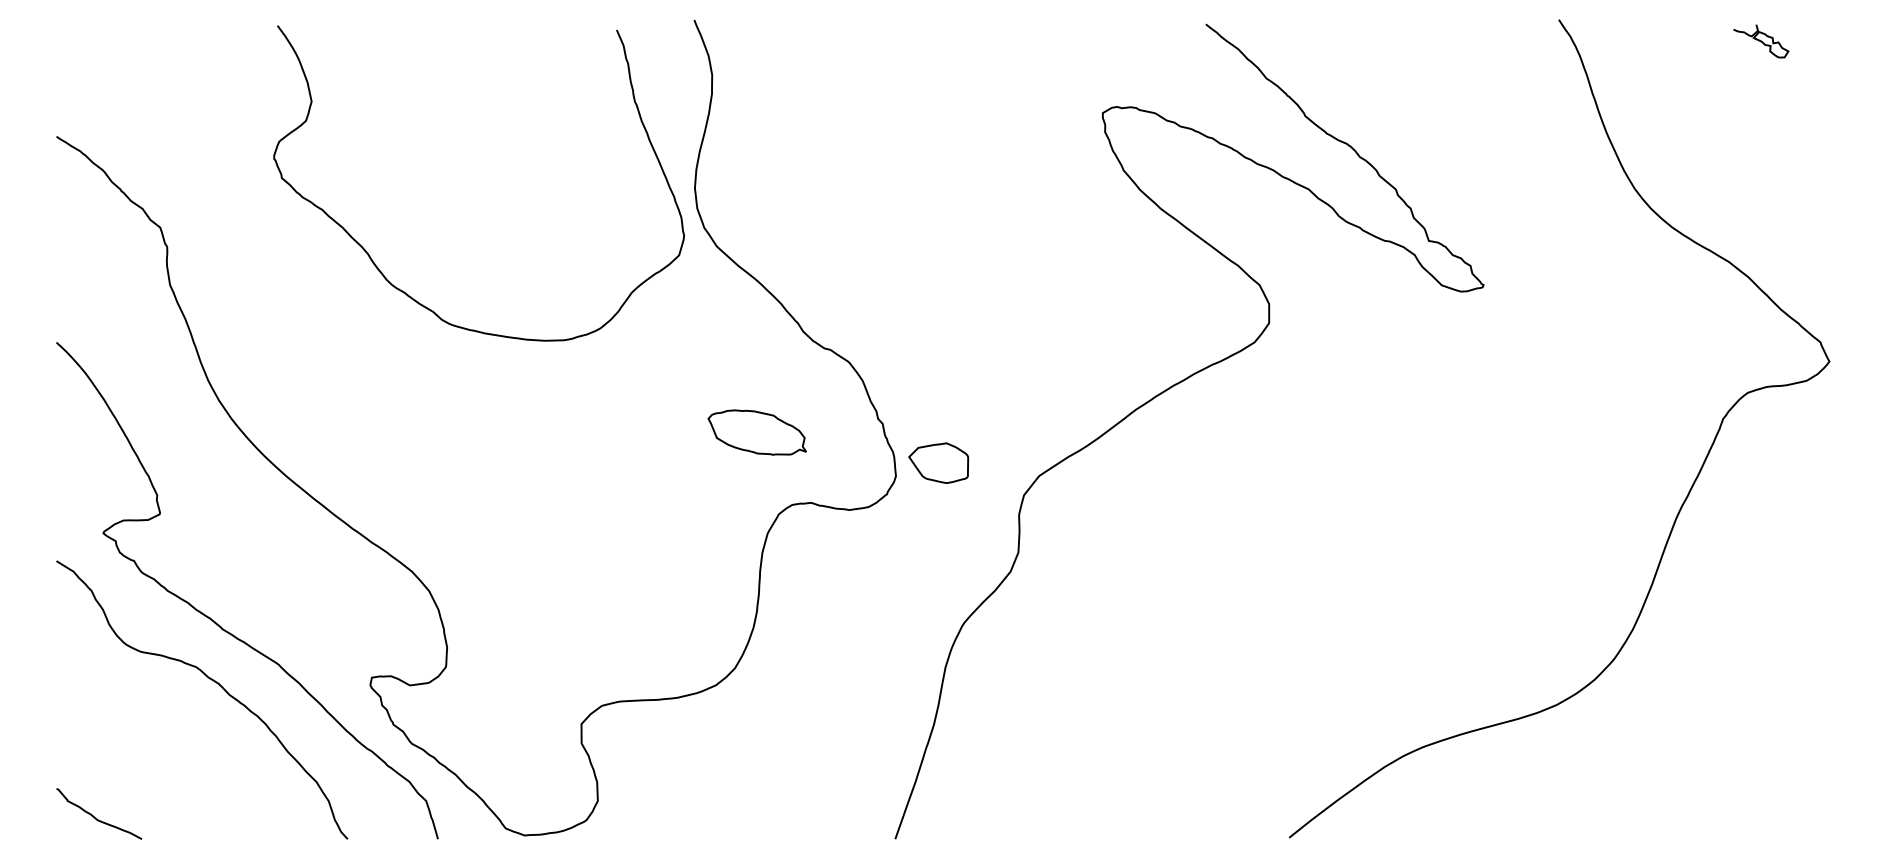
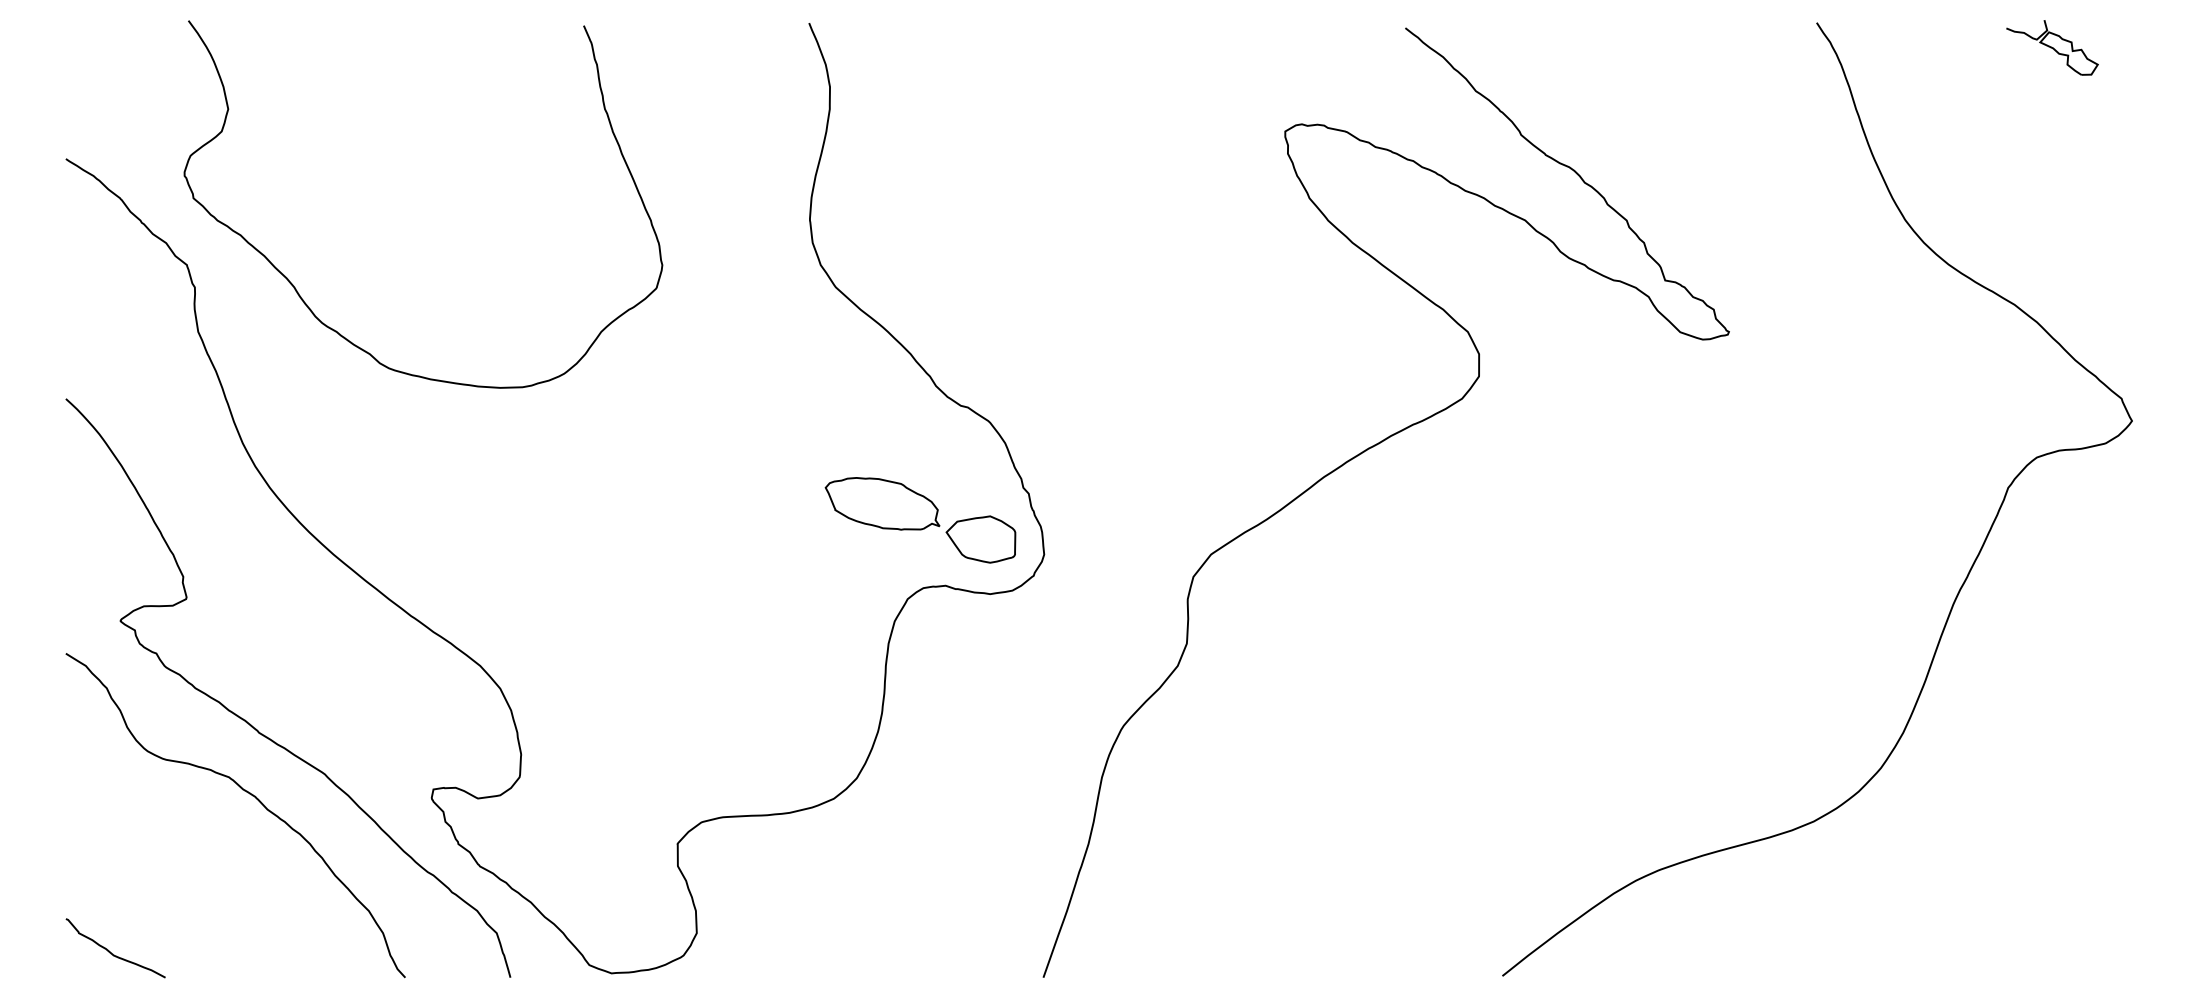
part: (1761, 40) -> (2052, 47), size x1.43
curve: (370, 255) -> (296, 288), moved
part: (938, 463) -> (980, 539), moved

